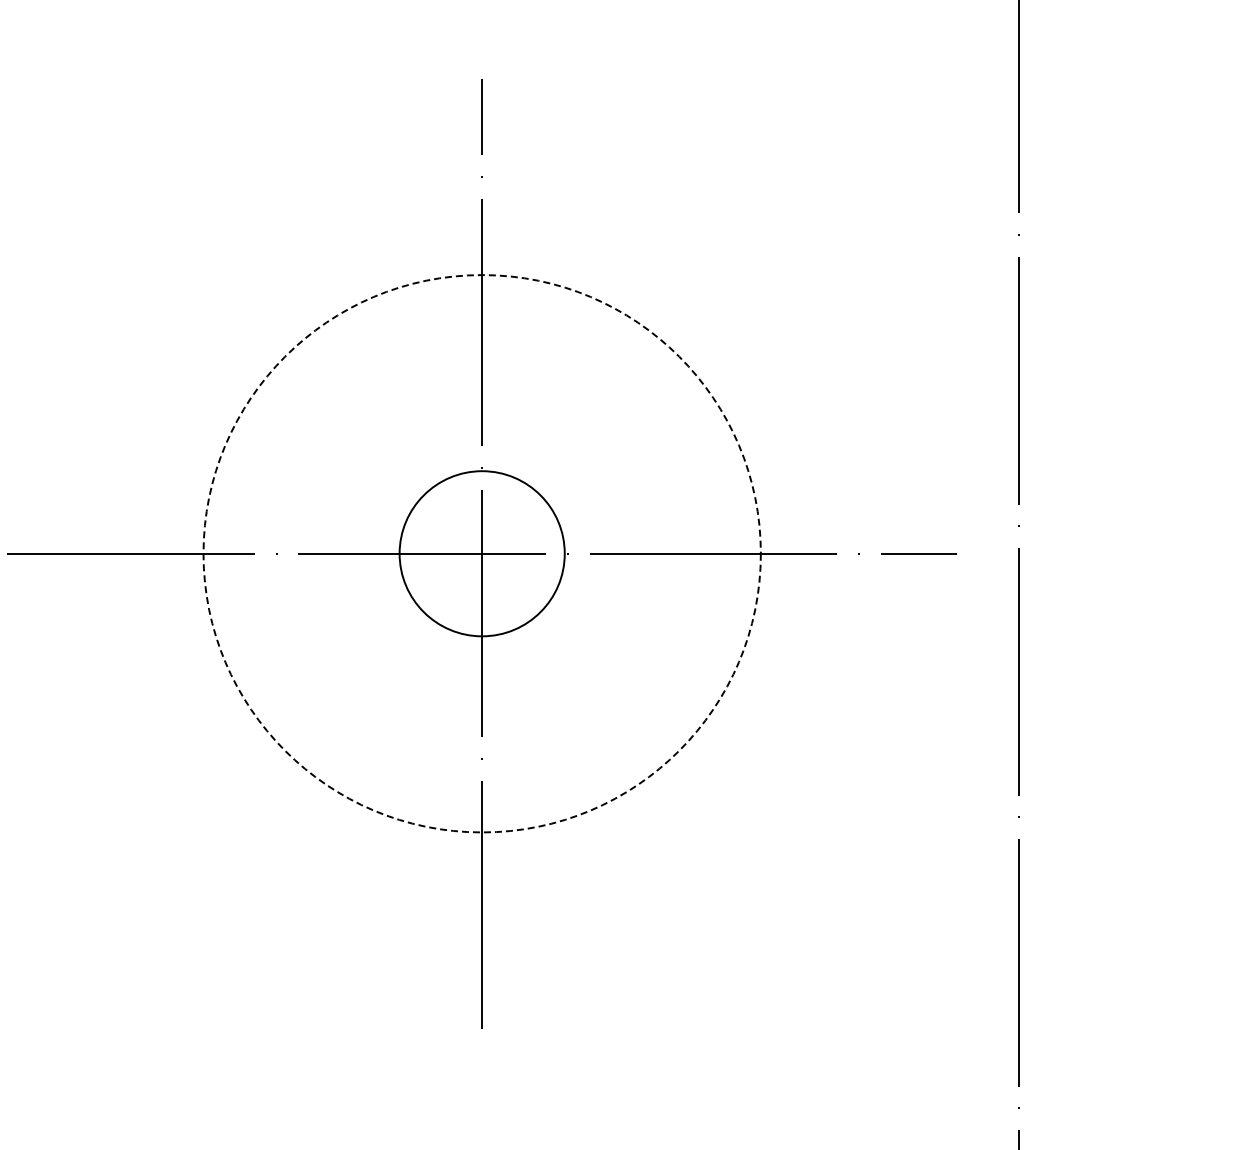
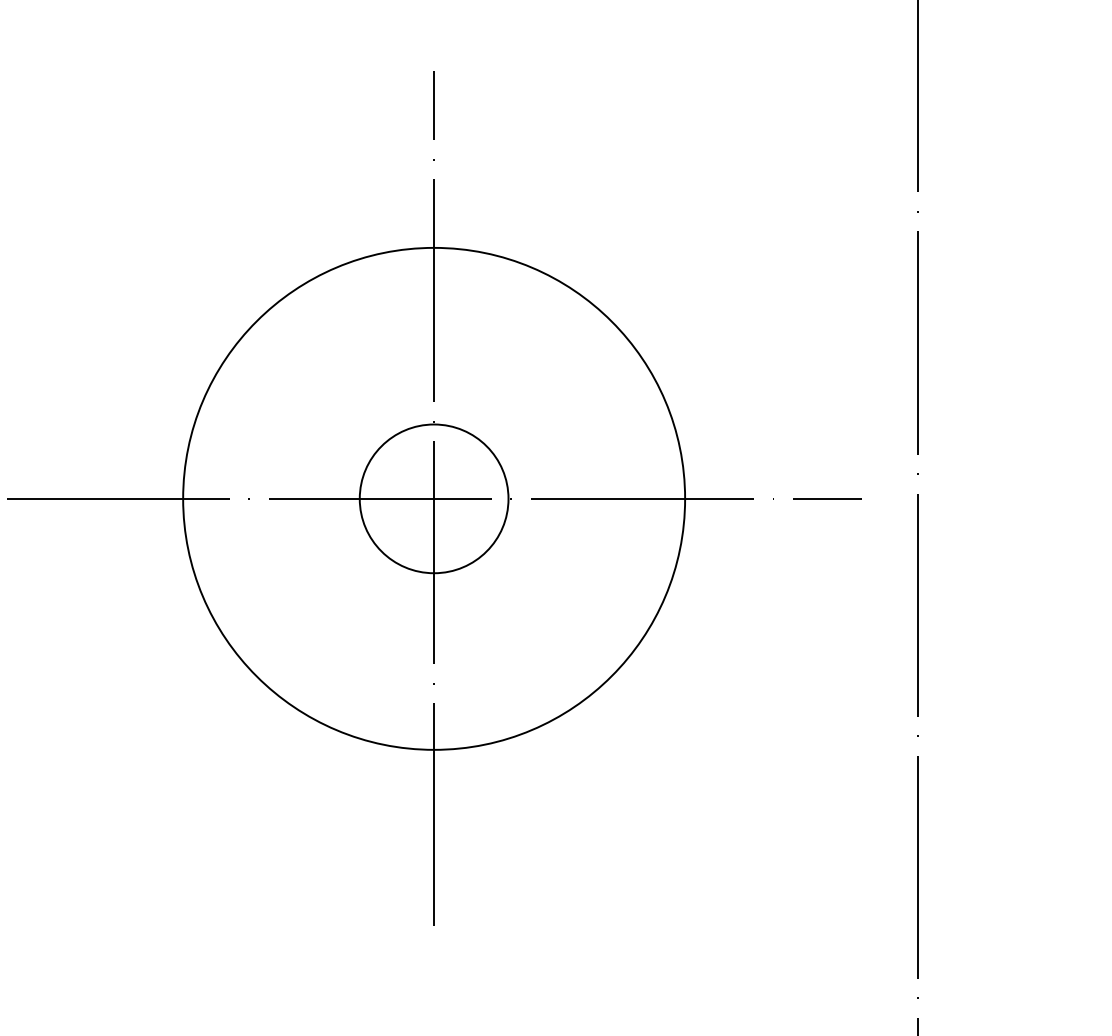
circle: (481, 553) -> (433, 498), dashed -> solid

